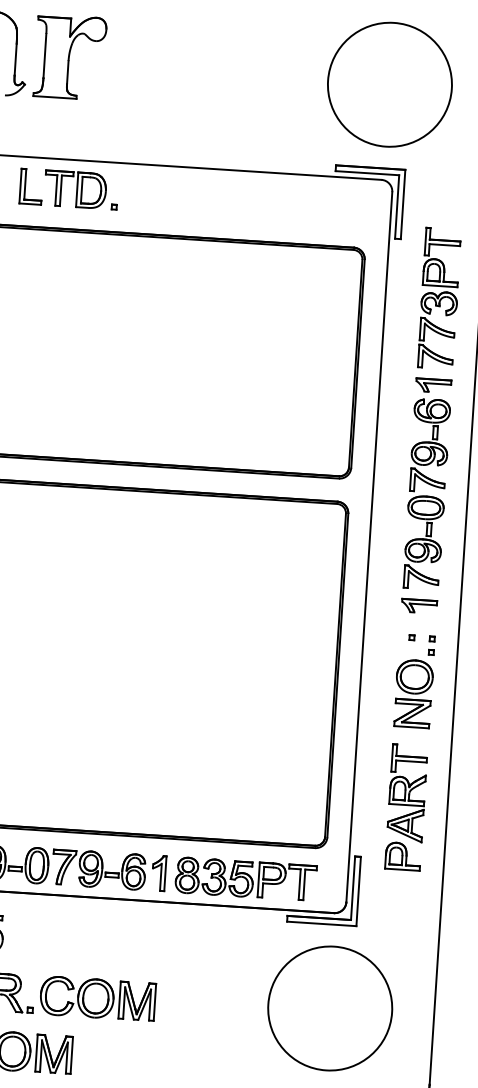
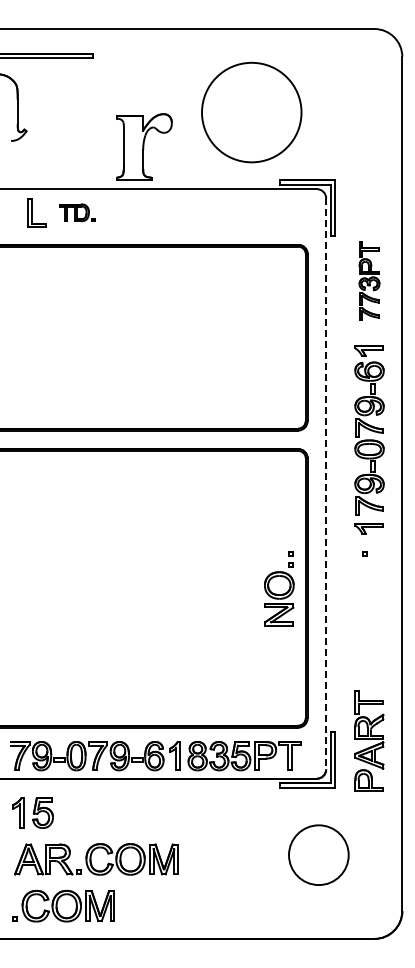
part: (70, 56) -> (144, 146), moved
part: (389, 84) -> (251, 112), moved
part: (80, 189) -> (76, 212), size x0.6
part: (439, 297) -> (369, 280), size x0.7
line: (369, 547) -> (326, 484), solid -> dashed
part: (414, 680) -> (279, 588), moved
part: (406, 806) -> (369, 740), moved
part: (329, 1007) -> (318, 854), size x0.6

